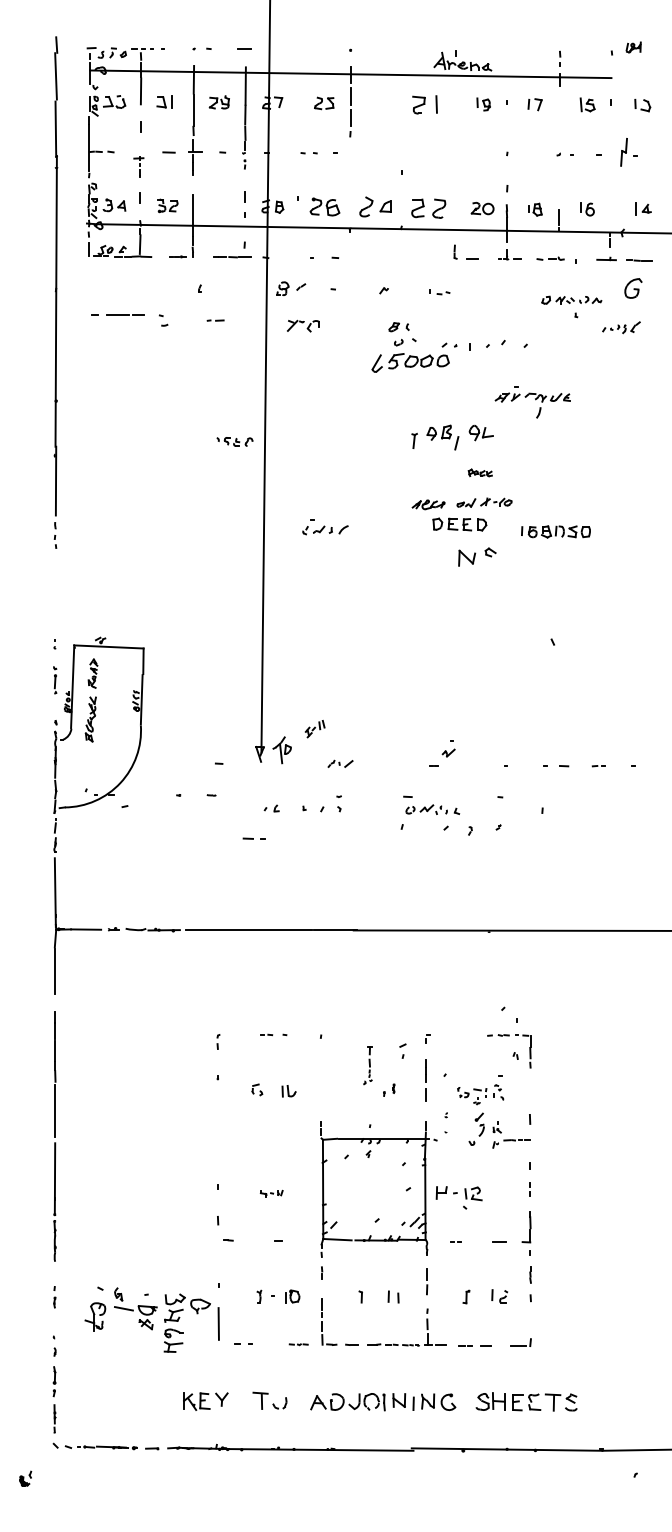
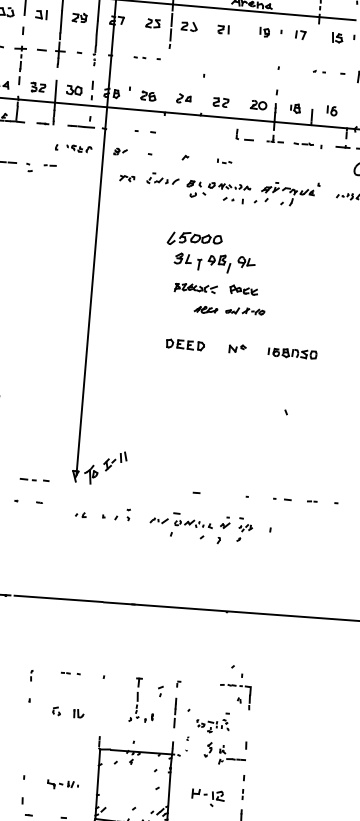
part: (375, 103) -> (188, 26), added
part: (424, 104) -> (223, 29), size x0.62
part: (138, 166) -> (19, 58), size x1.67
part: (219, 205) -> (74, 89), added
part: (325, 206) -> (148, 95), size x0.71
part: (375, 206) -> (183, 98), size x0.62
part: (428, 208) -> (220, 102), size x0.62
part: (290, 288) -> (120, 151), size x0.62
part: (571, 299) -> (229, 186), moved
line: (215, 320) -> (50, 165), moved
part: (302, 326) -> (126, 178), size x0.62
part: (410, 362) -> (194, 239), moved
part: (532, 402) -> (287, 194), moved
part: (390, 434) -> (182, 258), added
part: (234, 441) -> (78, 148), moved
part: (480, 472) -> (244, 289), size x1.67
part: (411, 475) -> (195, 288), added
part: (459, 524) -> (185, 344), moved
part: (325, 527) -> (163, 179), moved
part: (555, 531) -> (292, 353), moved
part: (477, 556) -> (237, 348), size x0.62
part: (314, 728) -> (114, 460), size x1.67
part: (448, 748) -> (225, 522), moved
part: (340, 763) -> (159, 520), moved
part: (507, 810) -> (245, 528), added
part: (253, 838) -> (27, 479), moved
part: (367, 1065) -> (135, 699), size x1.67
part: (476, 1128) -> (208, 749), size x0.62
part: (273, 1193) -> (62, 784), size x1.67
part: (458, 1197) -> (207, 797), moved

